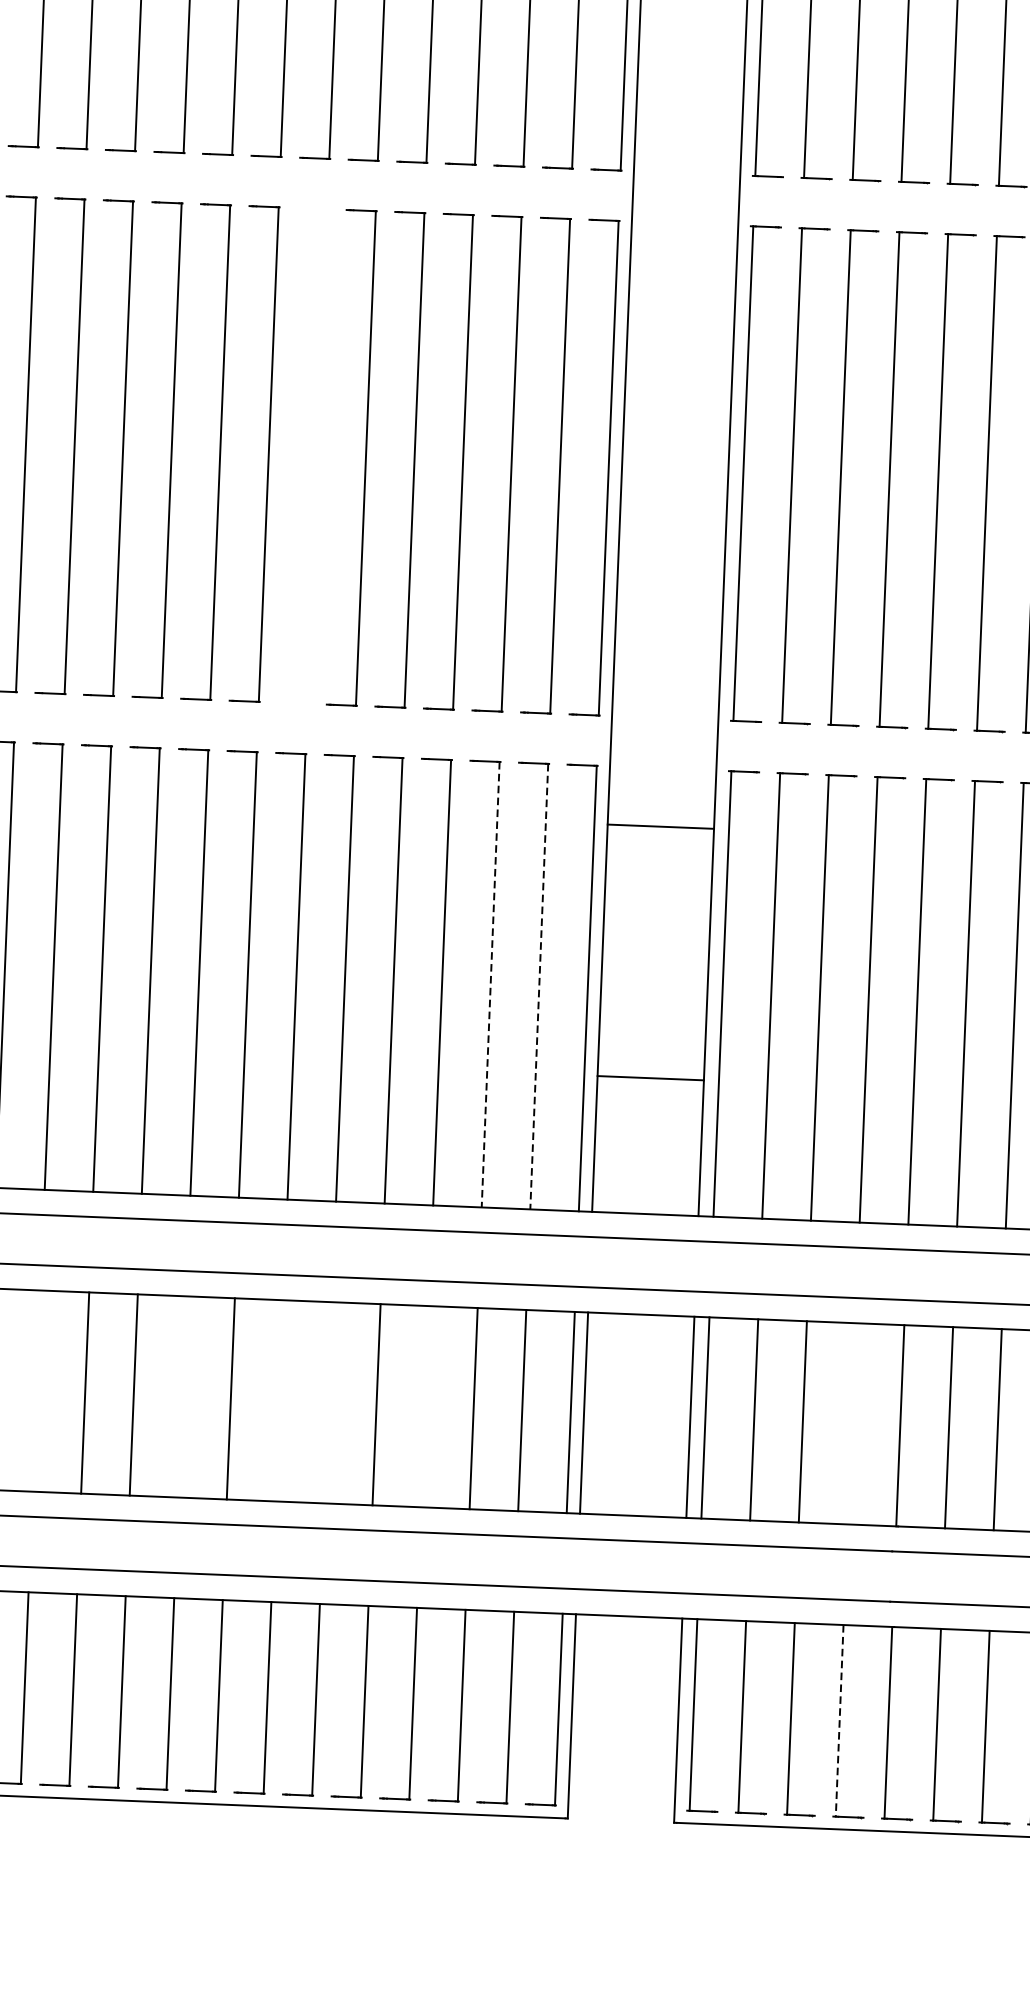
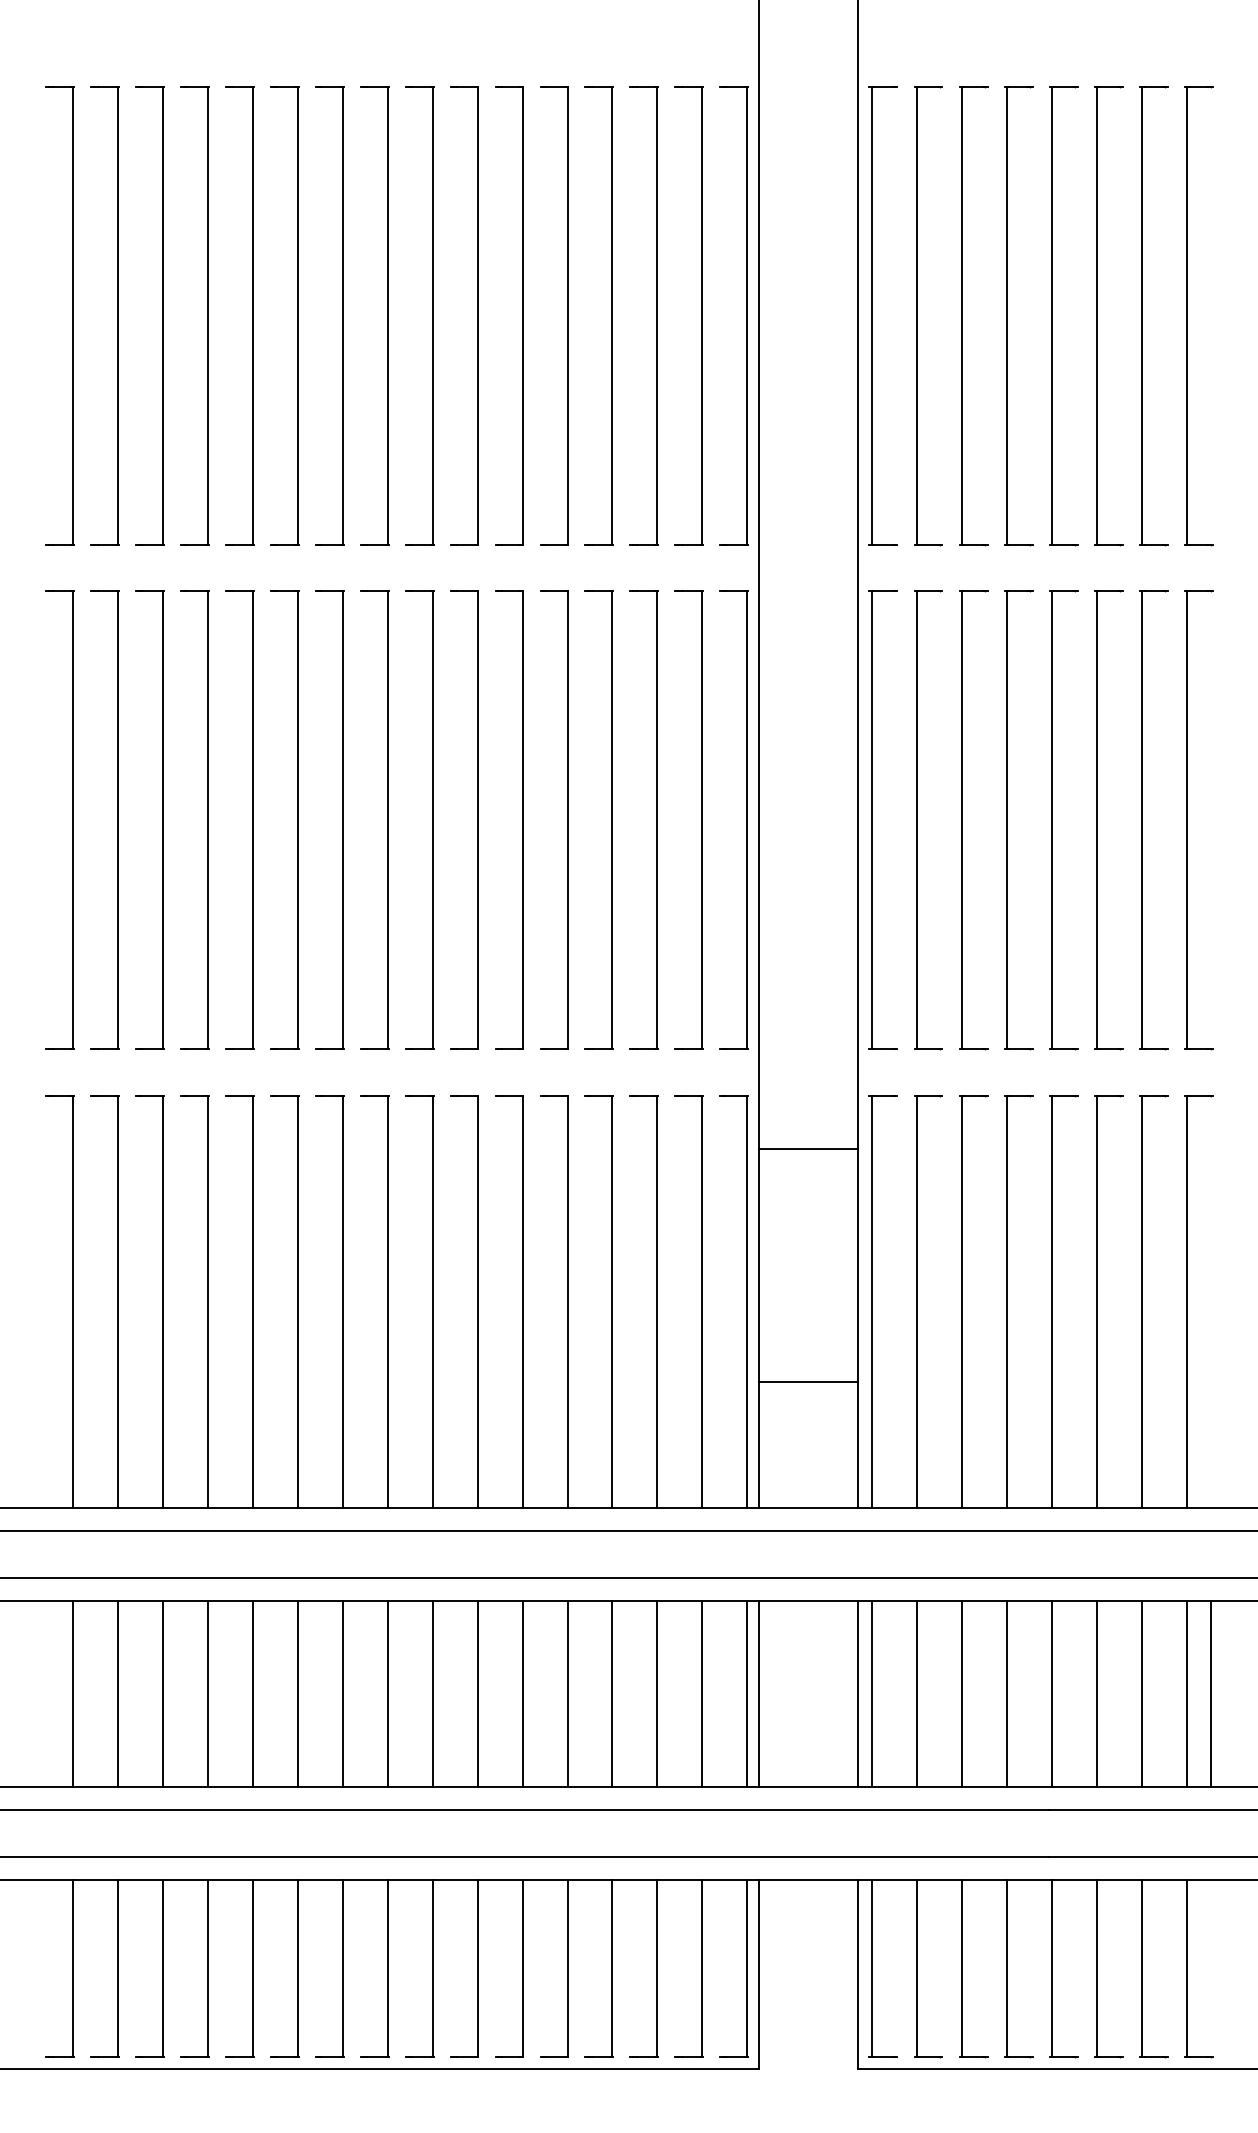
part: (317, 455) -> (477, 819), added
line: (490, 985) -> (657, 1302), dashed -> solid
line: (539, 987) -> (702, 1302), dashed -> solid
line: (36, 1390) -> (252, 1693), added
line: (182, 1396) -> (387, 1693), added
line: (279, 1400) -> (477, 1693), added
line: (327, 1402) -> (522, 1693), added
line: (425, 1406) -> (612, 1693), added
line: (852, 1423) -> (1007, 1693), added
line: (840, 1720) -> (1007, 1968), dashed -> solid

